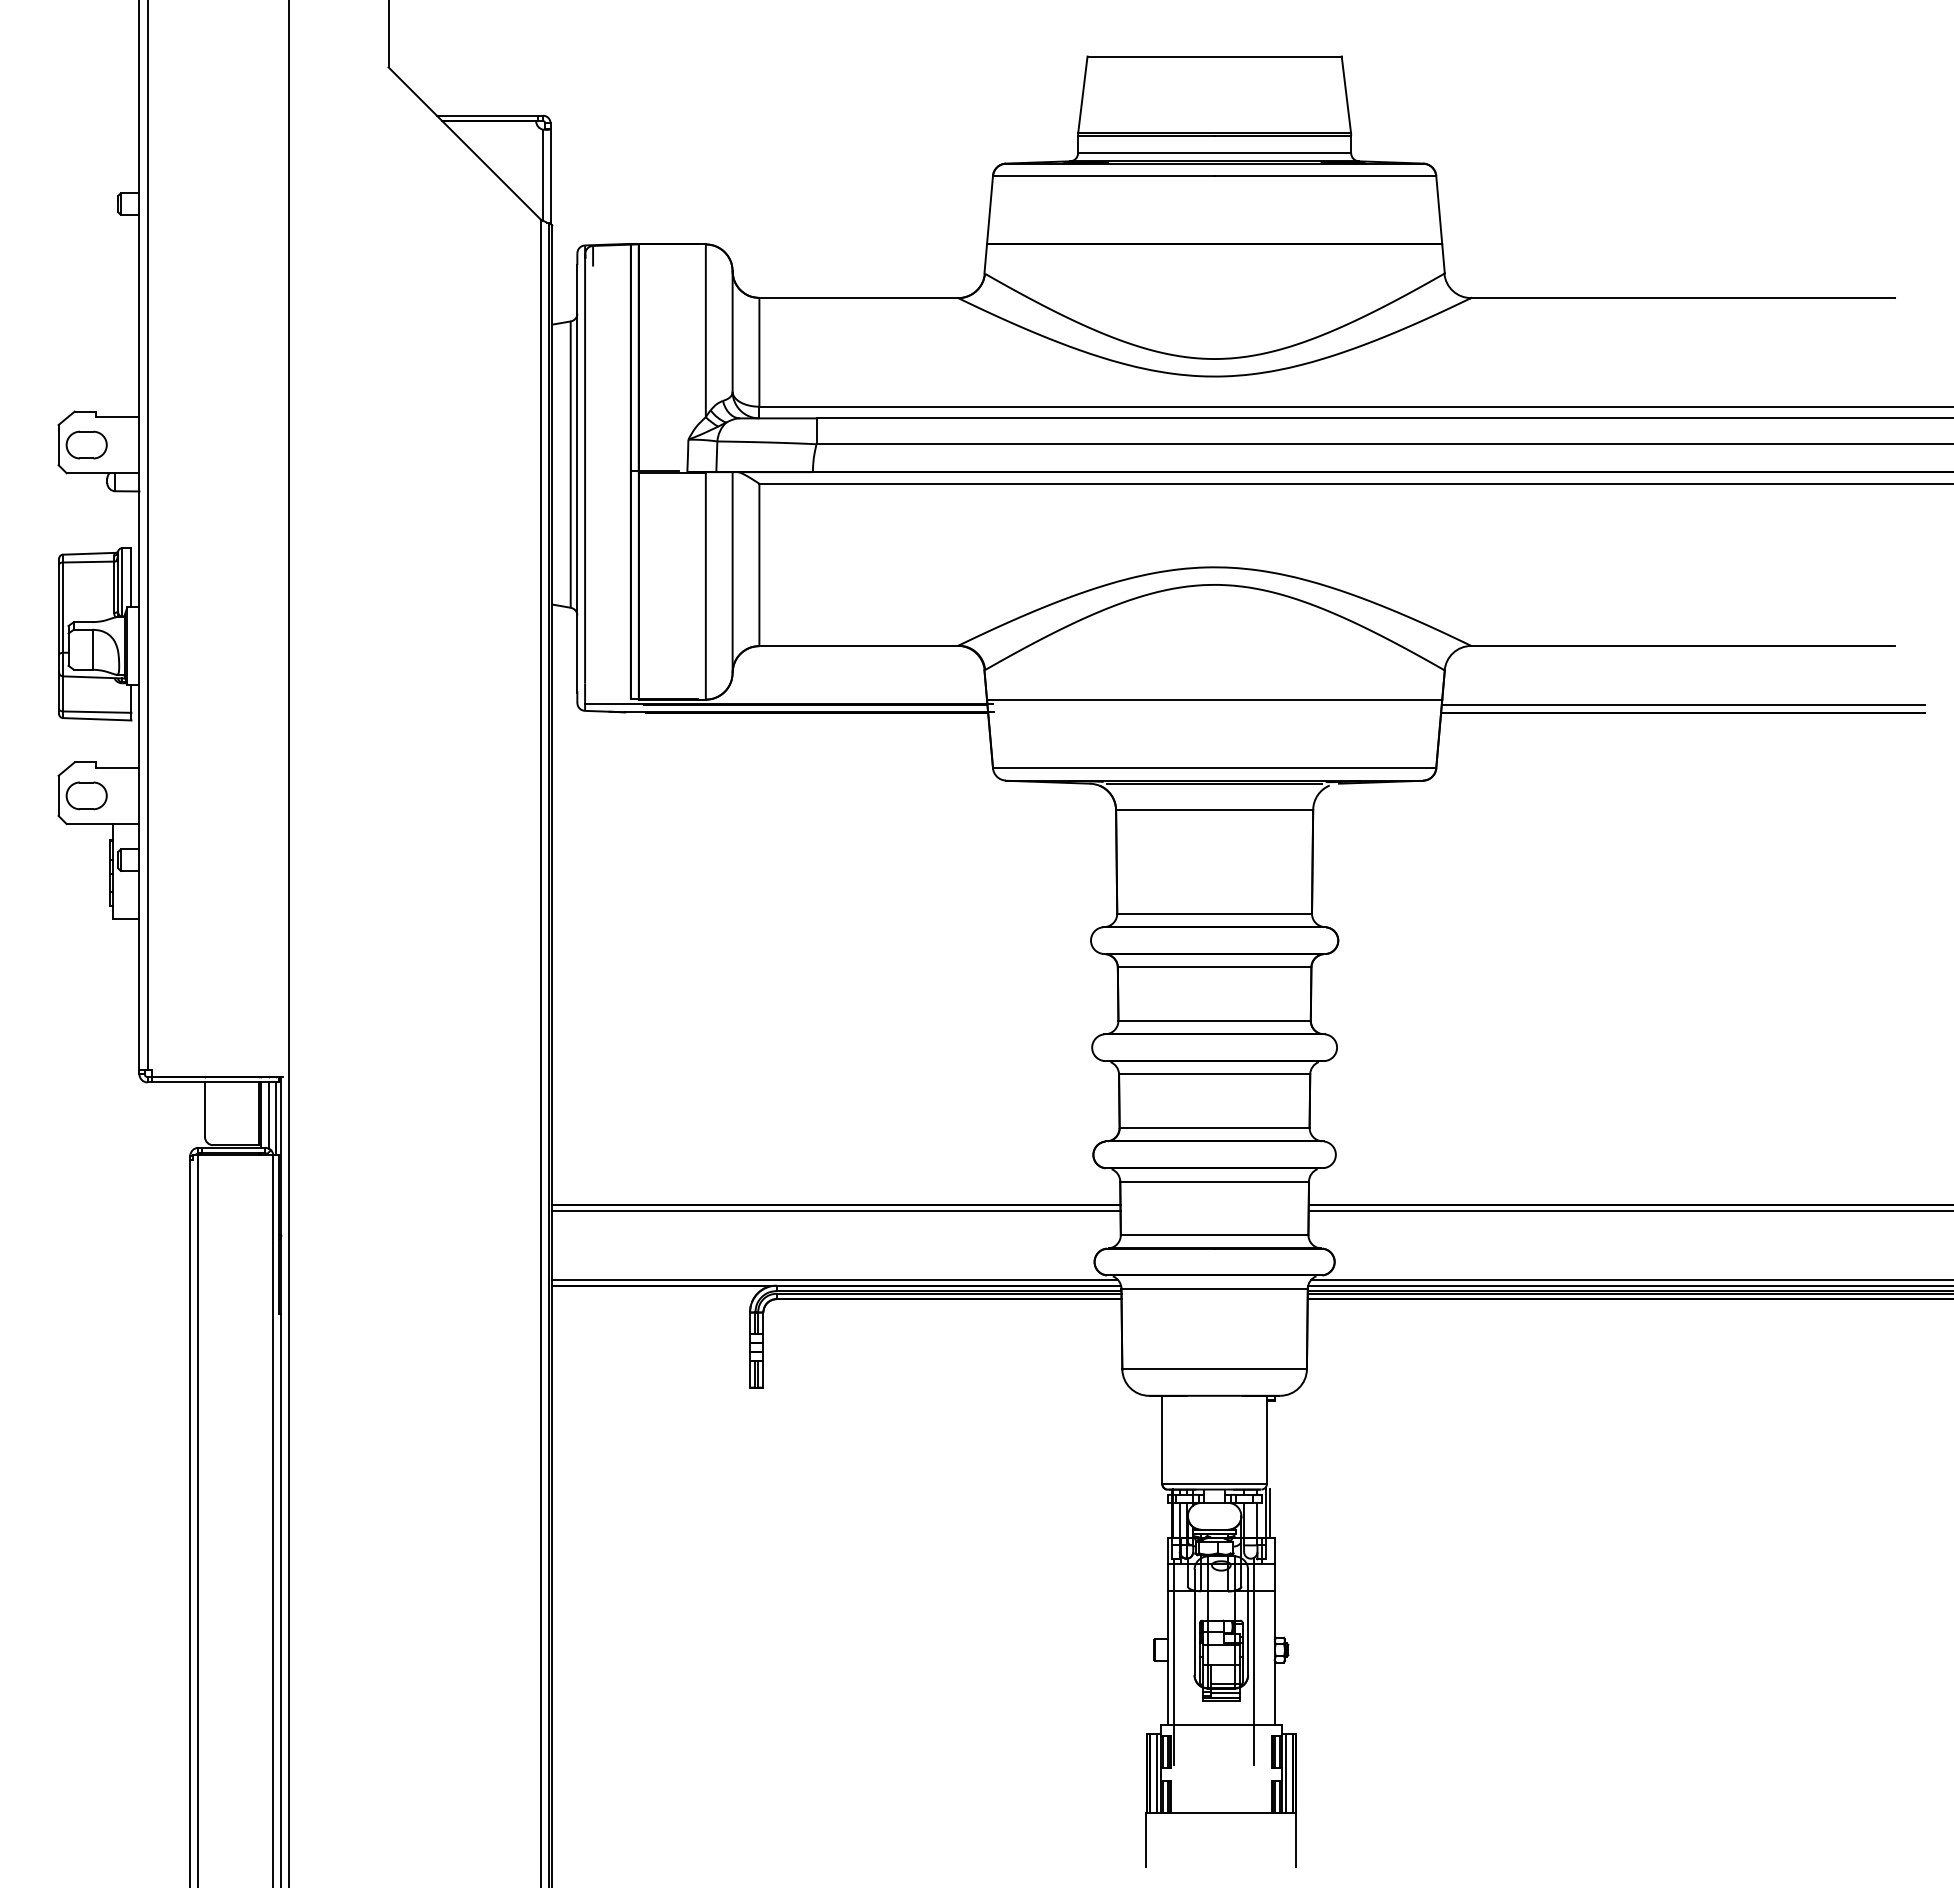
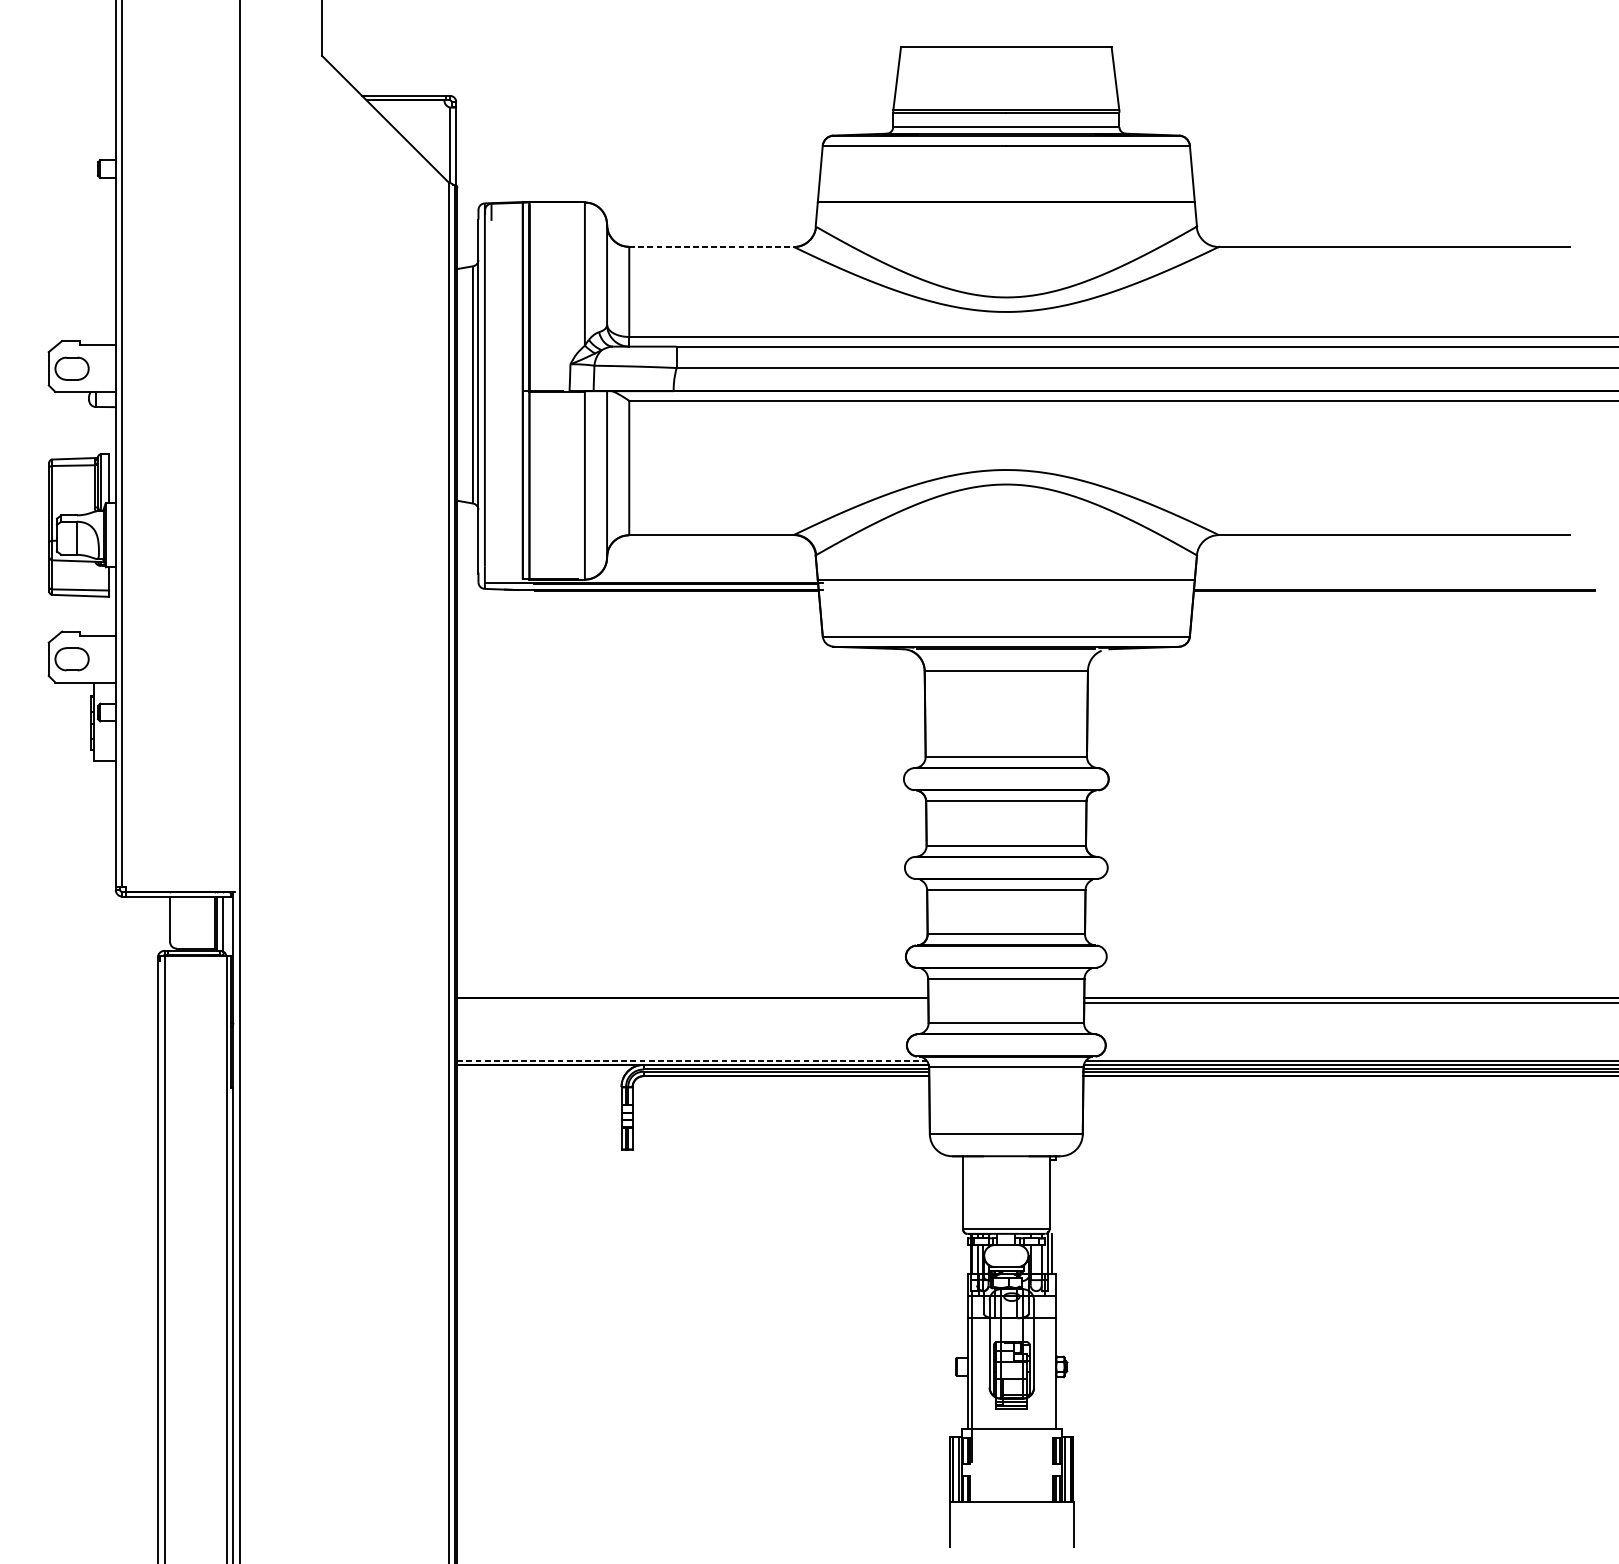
line: (859, 297) -> (712, 246), solid -> dashed
line: (1682, 704) -> (1393, 583), removed
line: (276, 1118) -> (229, 926), removed
line: (835, 1210) -> (692, 1002), removed
line: (835, 1280) -> (692, 1060), solid -> dashed
line: (1254, 1660) -> (1039, 1375), removed

